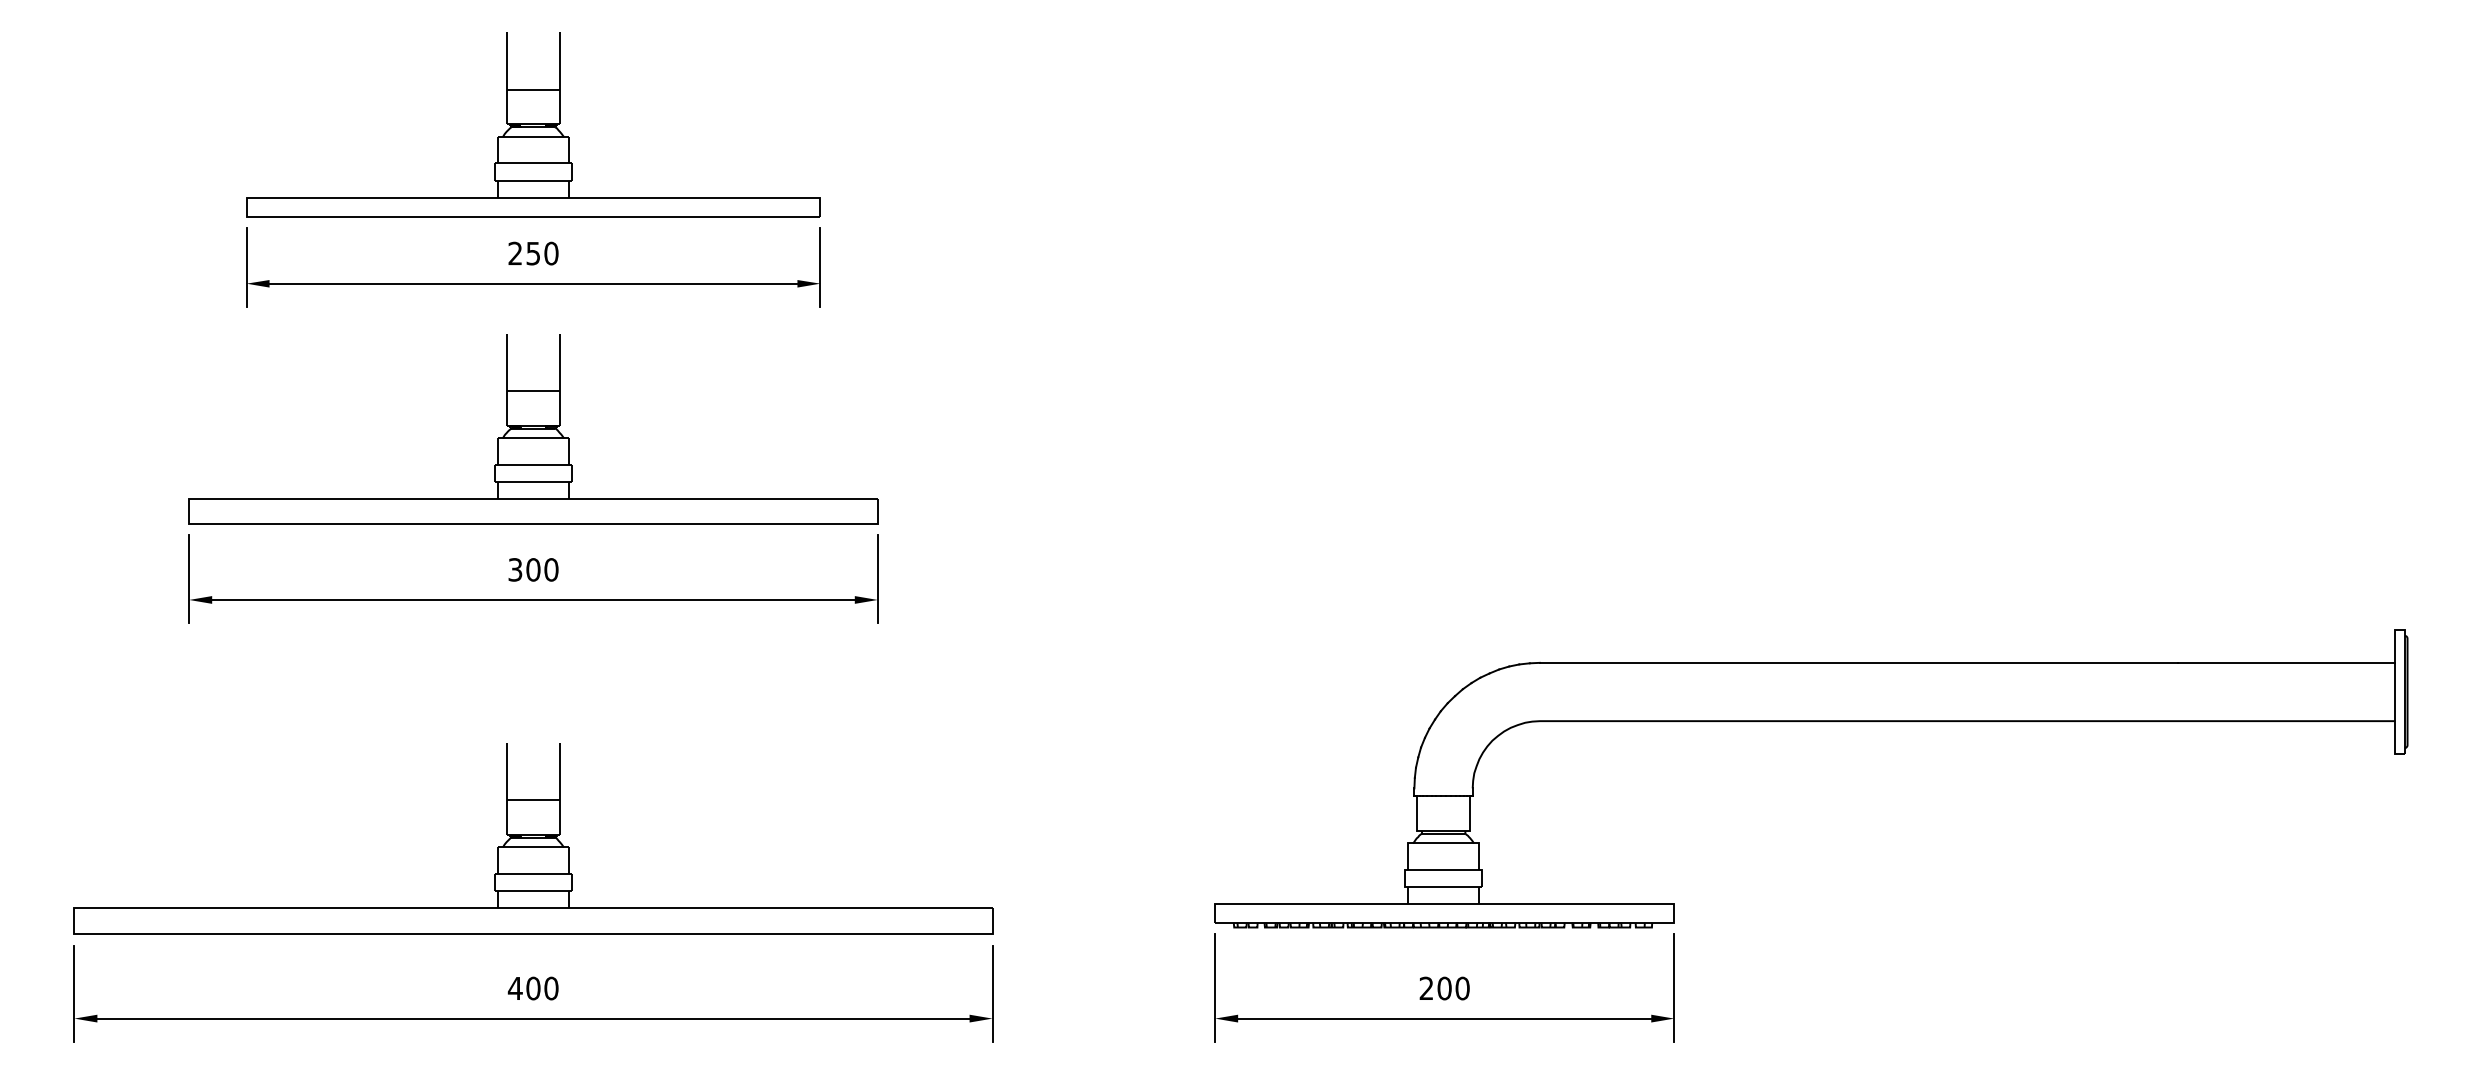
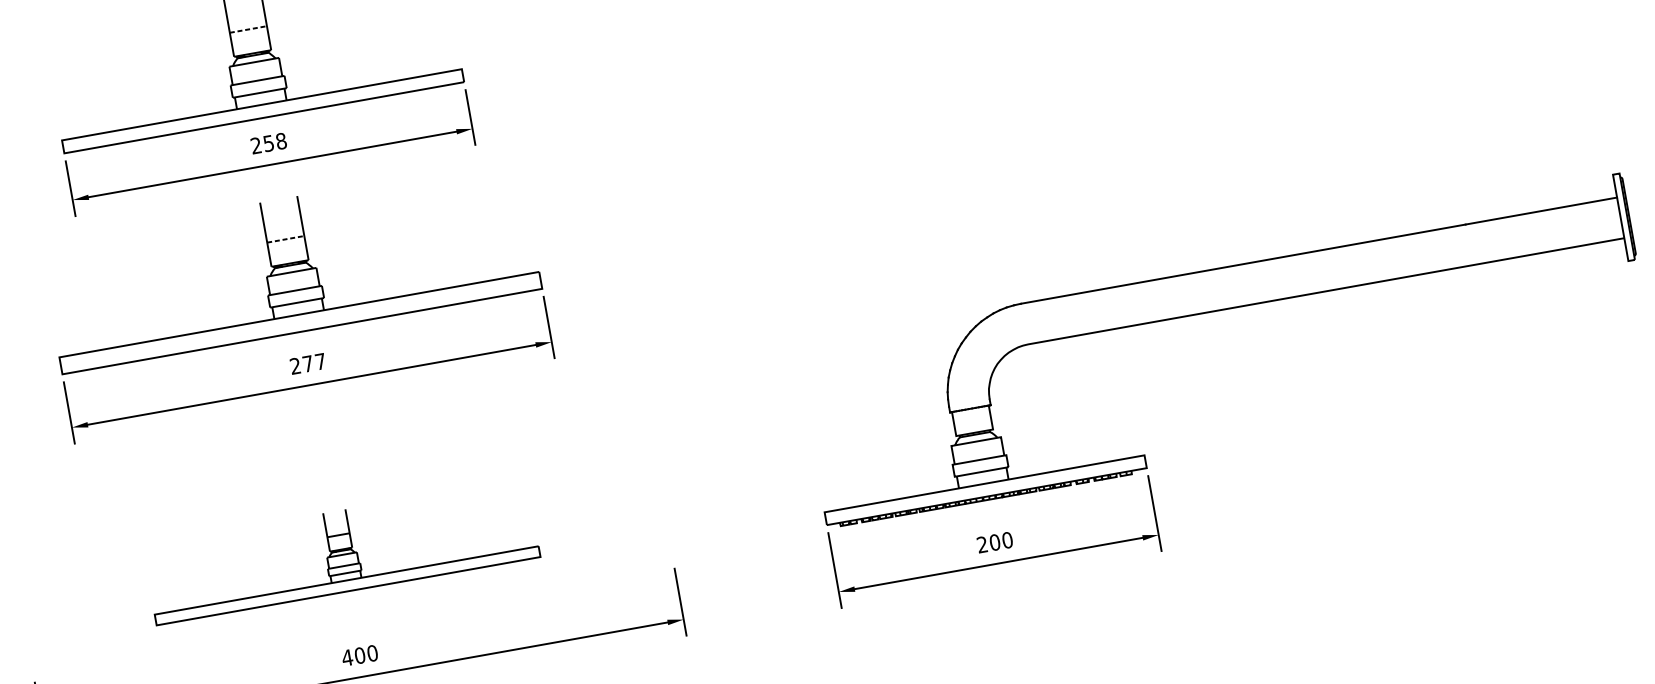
line: (533, 89) -> (248, 29), solid -> dashed
text: (551, 253) -> (281, 141), 250 -> 258
line: (533, 391) -> (285, 239), solid -> dashed
text: (533, 569) -> (308, 363), 300 -> 277
part: (533, 838) -> (341, 551), size x0.6

